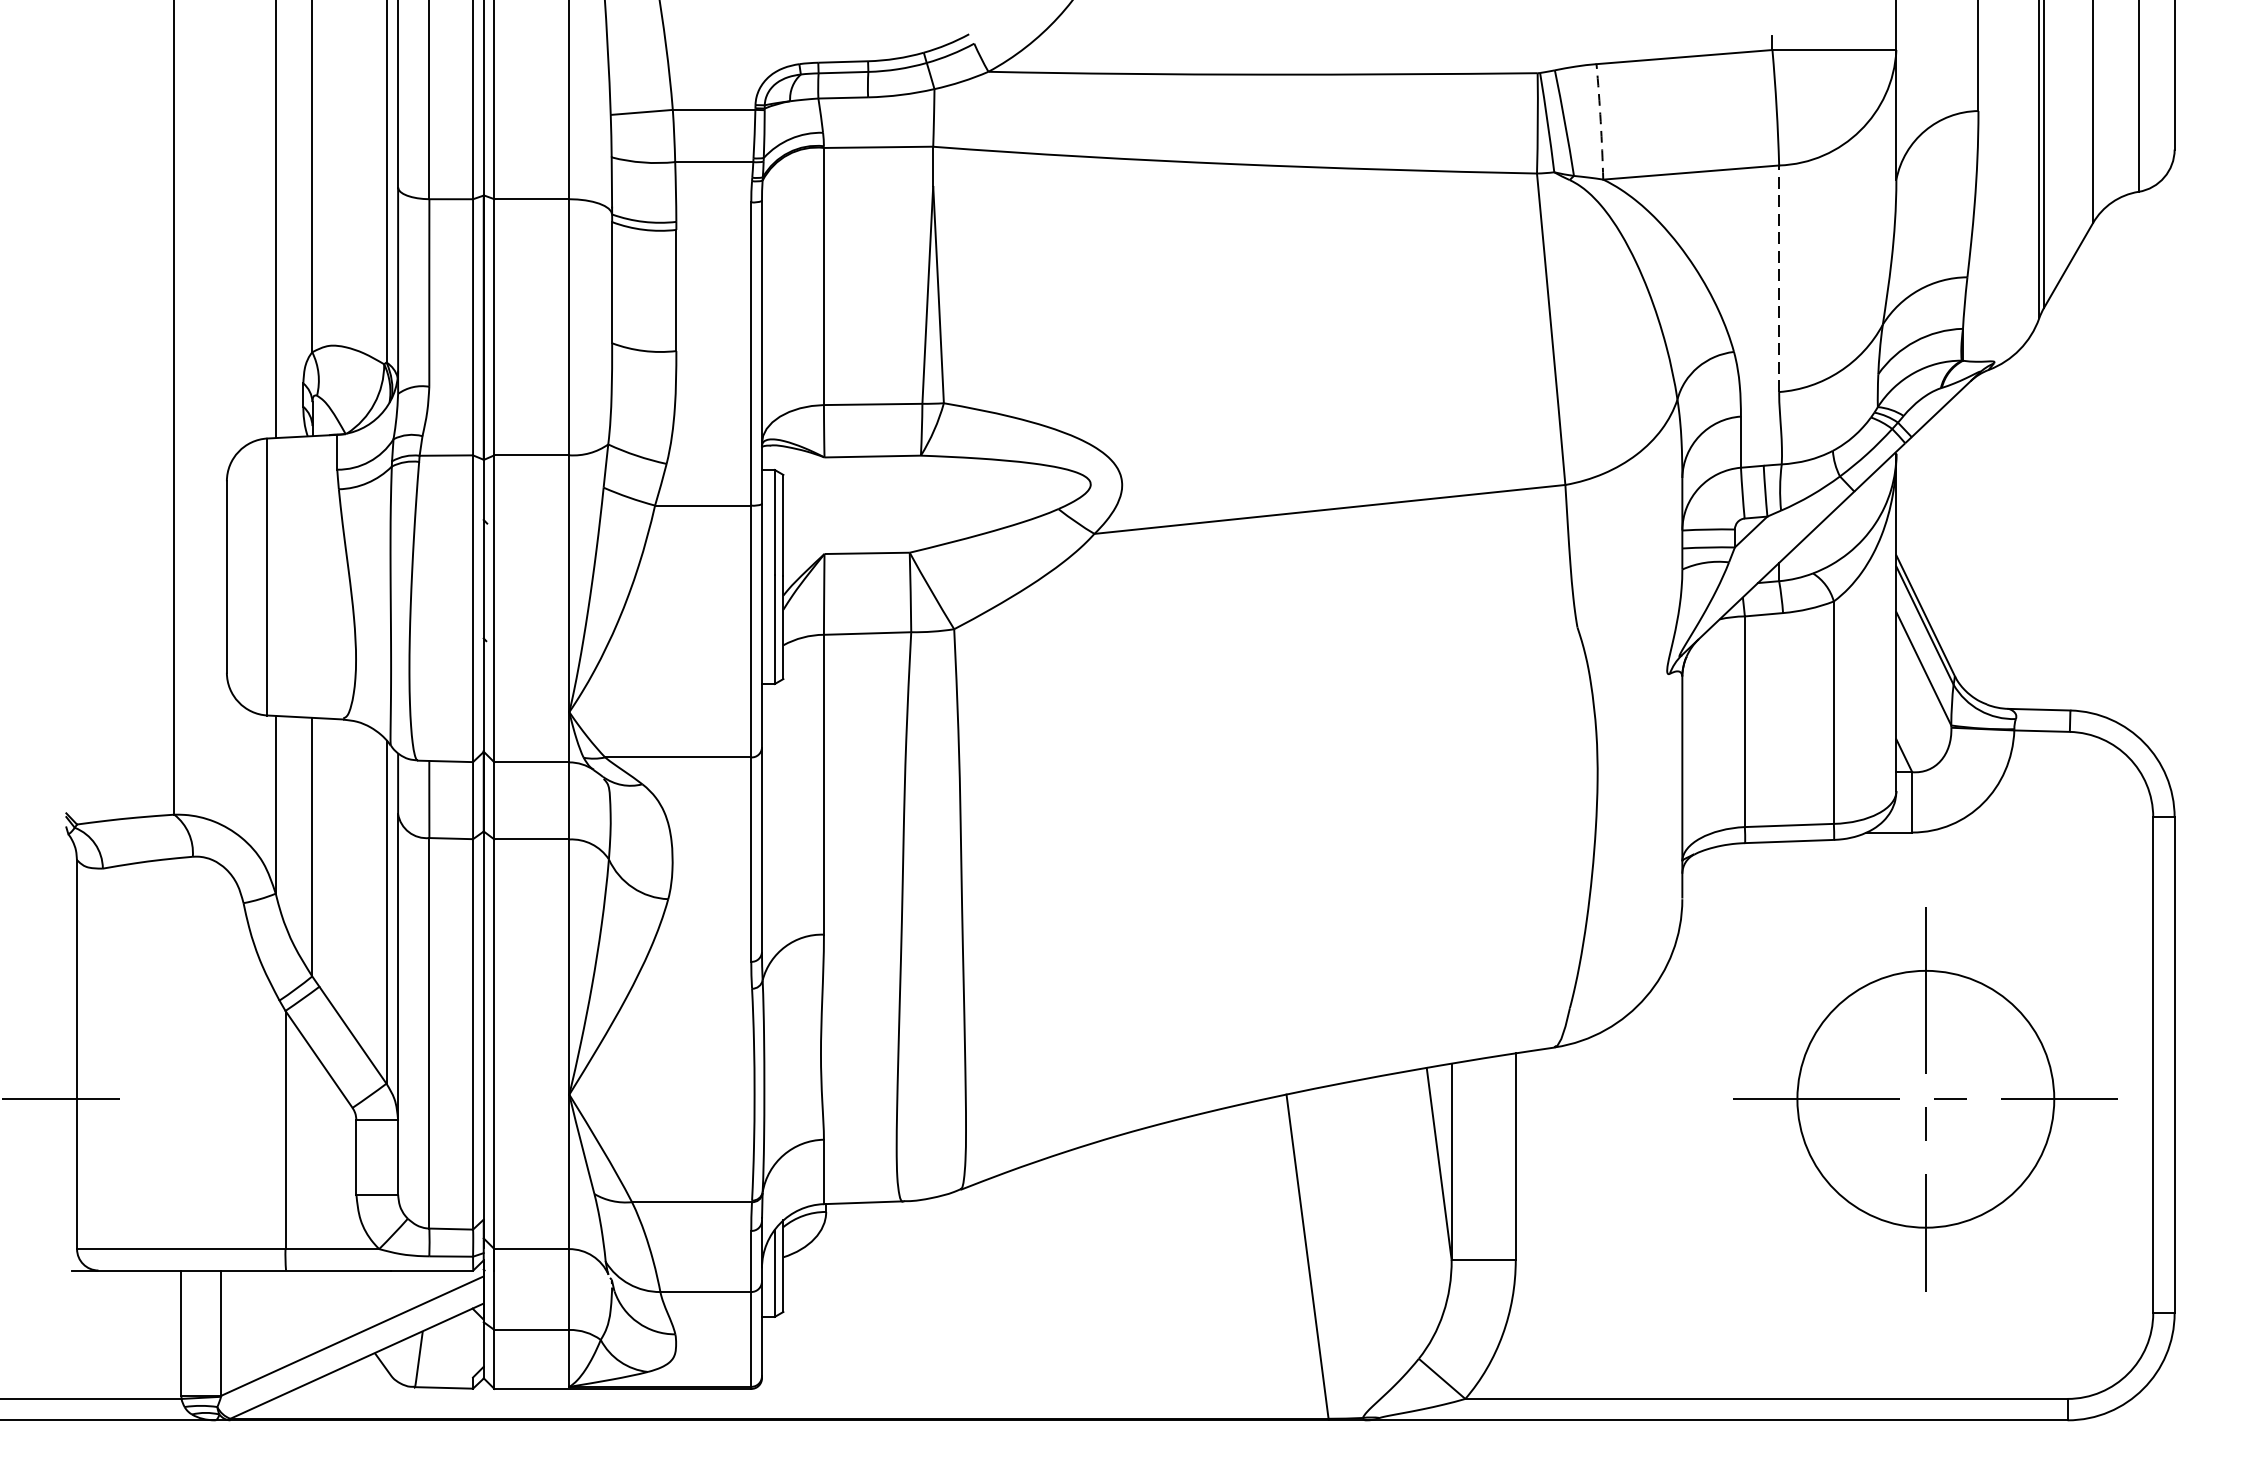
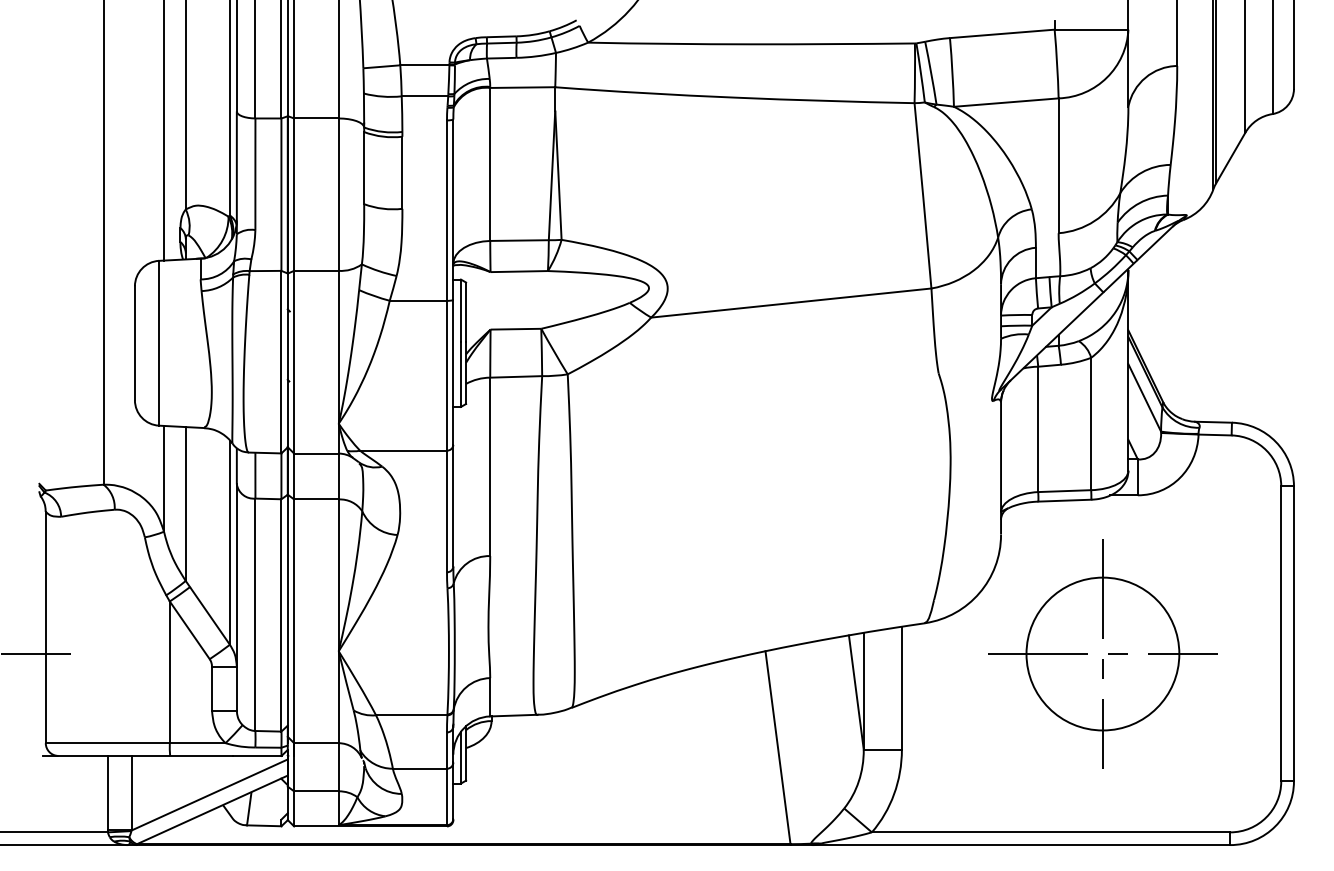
arc: (1600, 121) -> (952, 72), dashed -> solid
line: (1778, 278) -> (1058, 165), dashed -> solid
part: (1925, 1098) -> (1102, 653), moved

